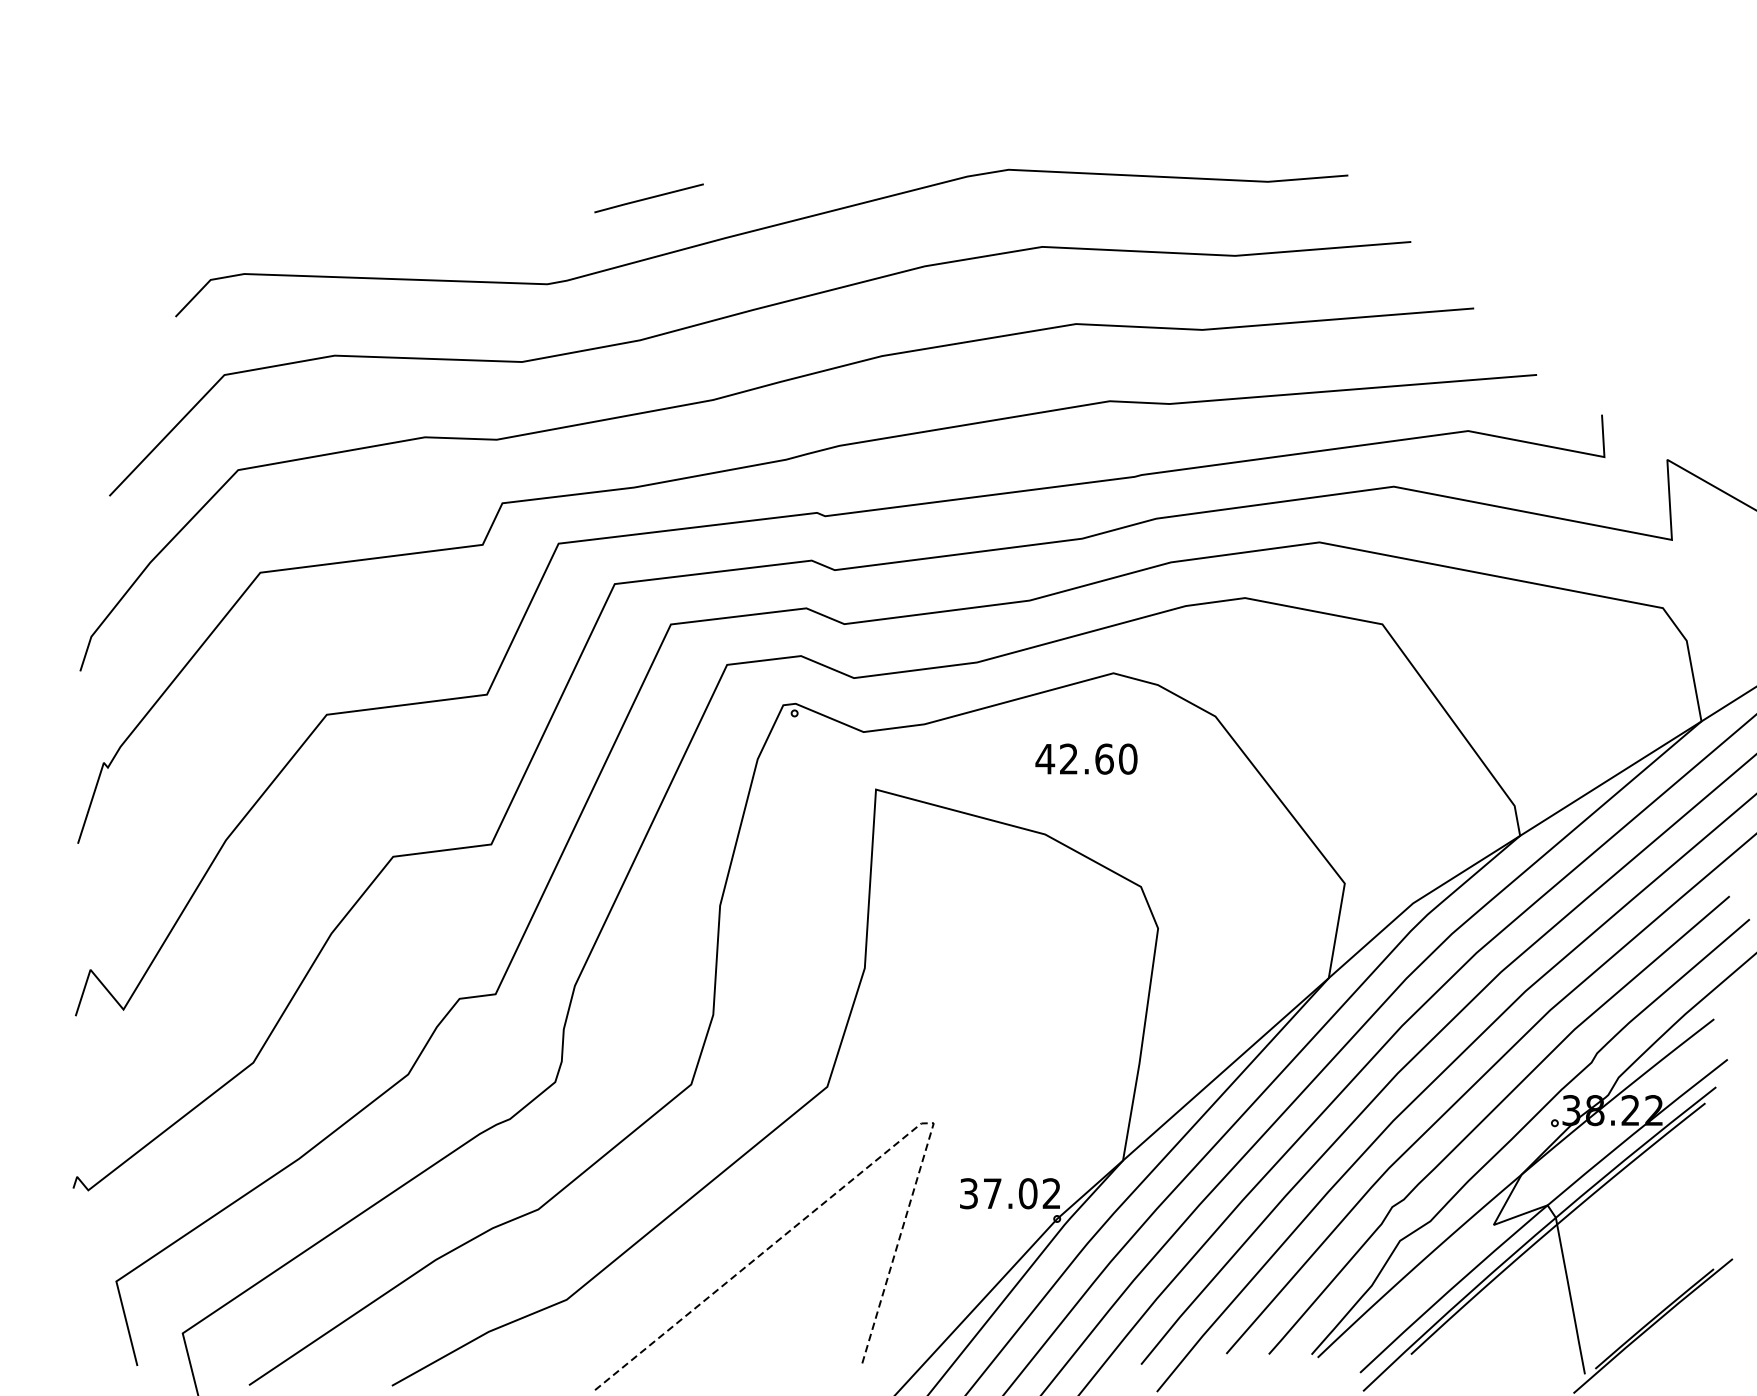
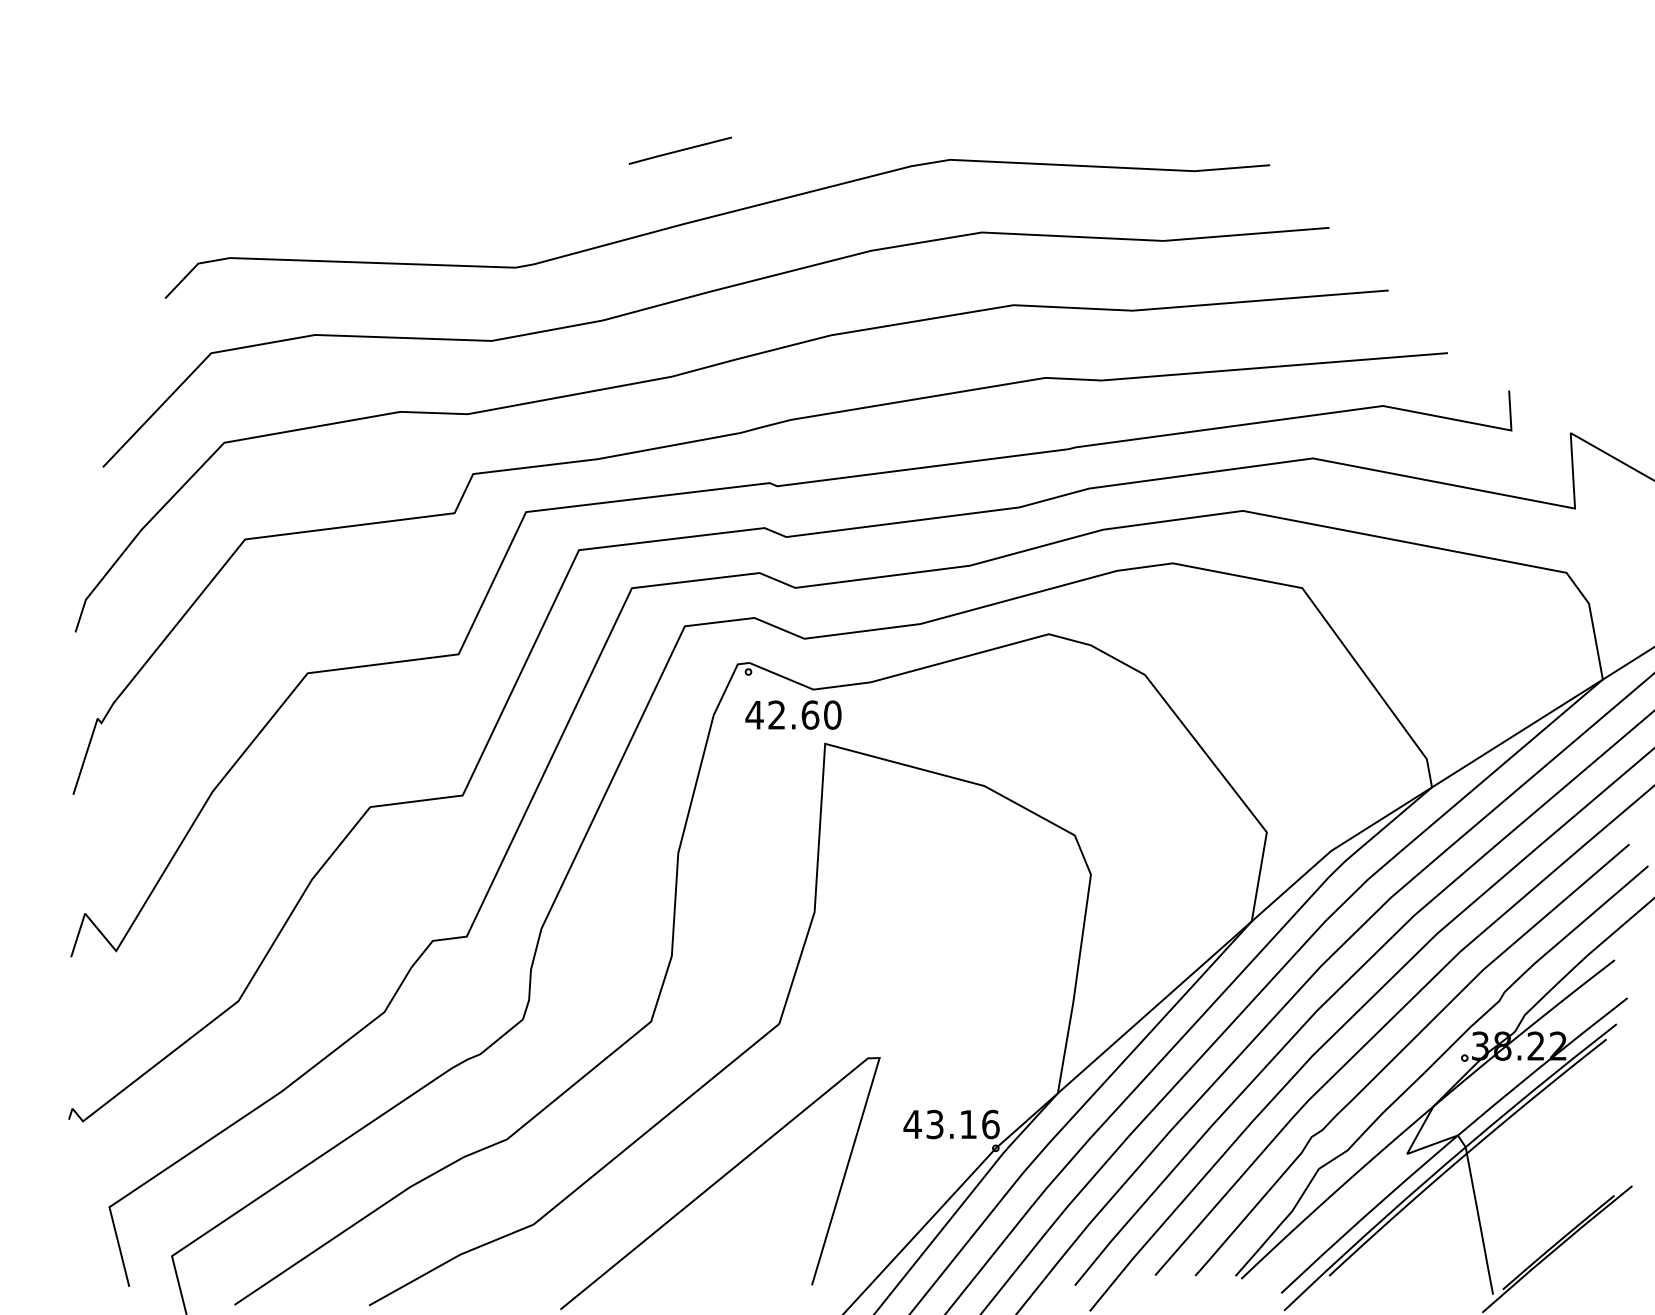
line: (648, 198) -> (679, 150), moved
text: (1086, 758) -> (793, 714), moved
line: (861, 1172) -> (811, 1104), dashed -> solid
text: (1010, 1193) -> (951, 1124), 37.02 -> 43.16

